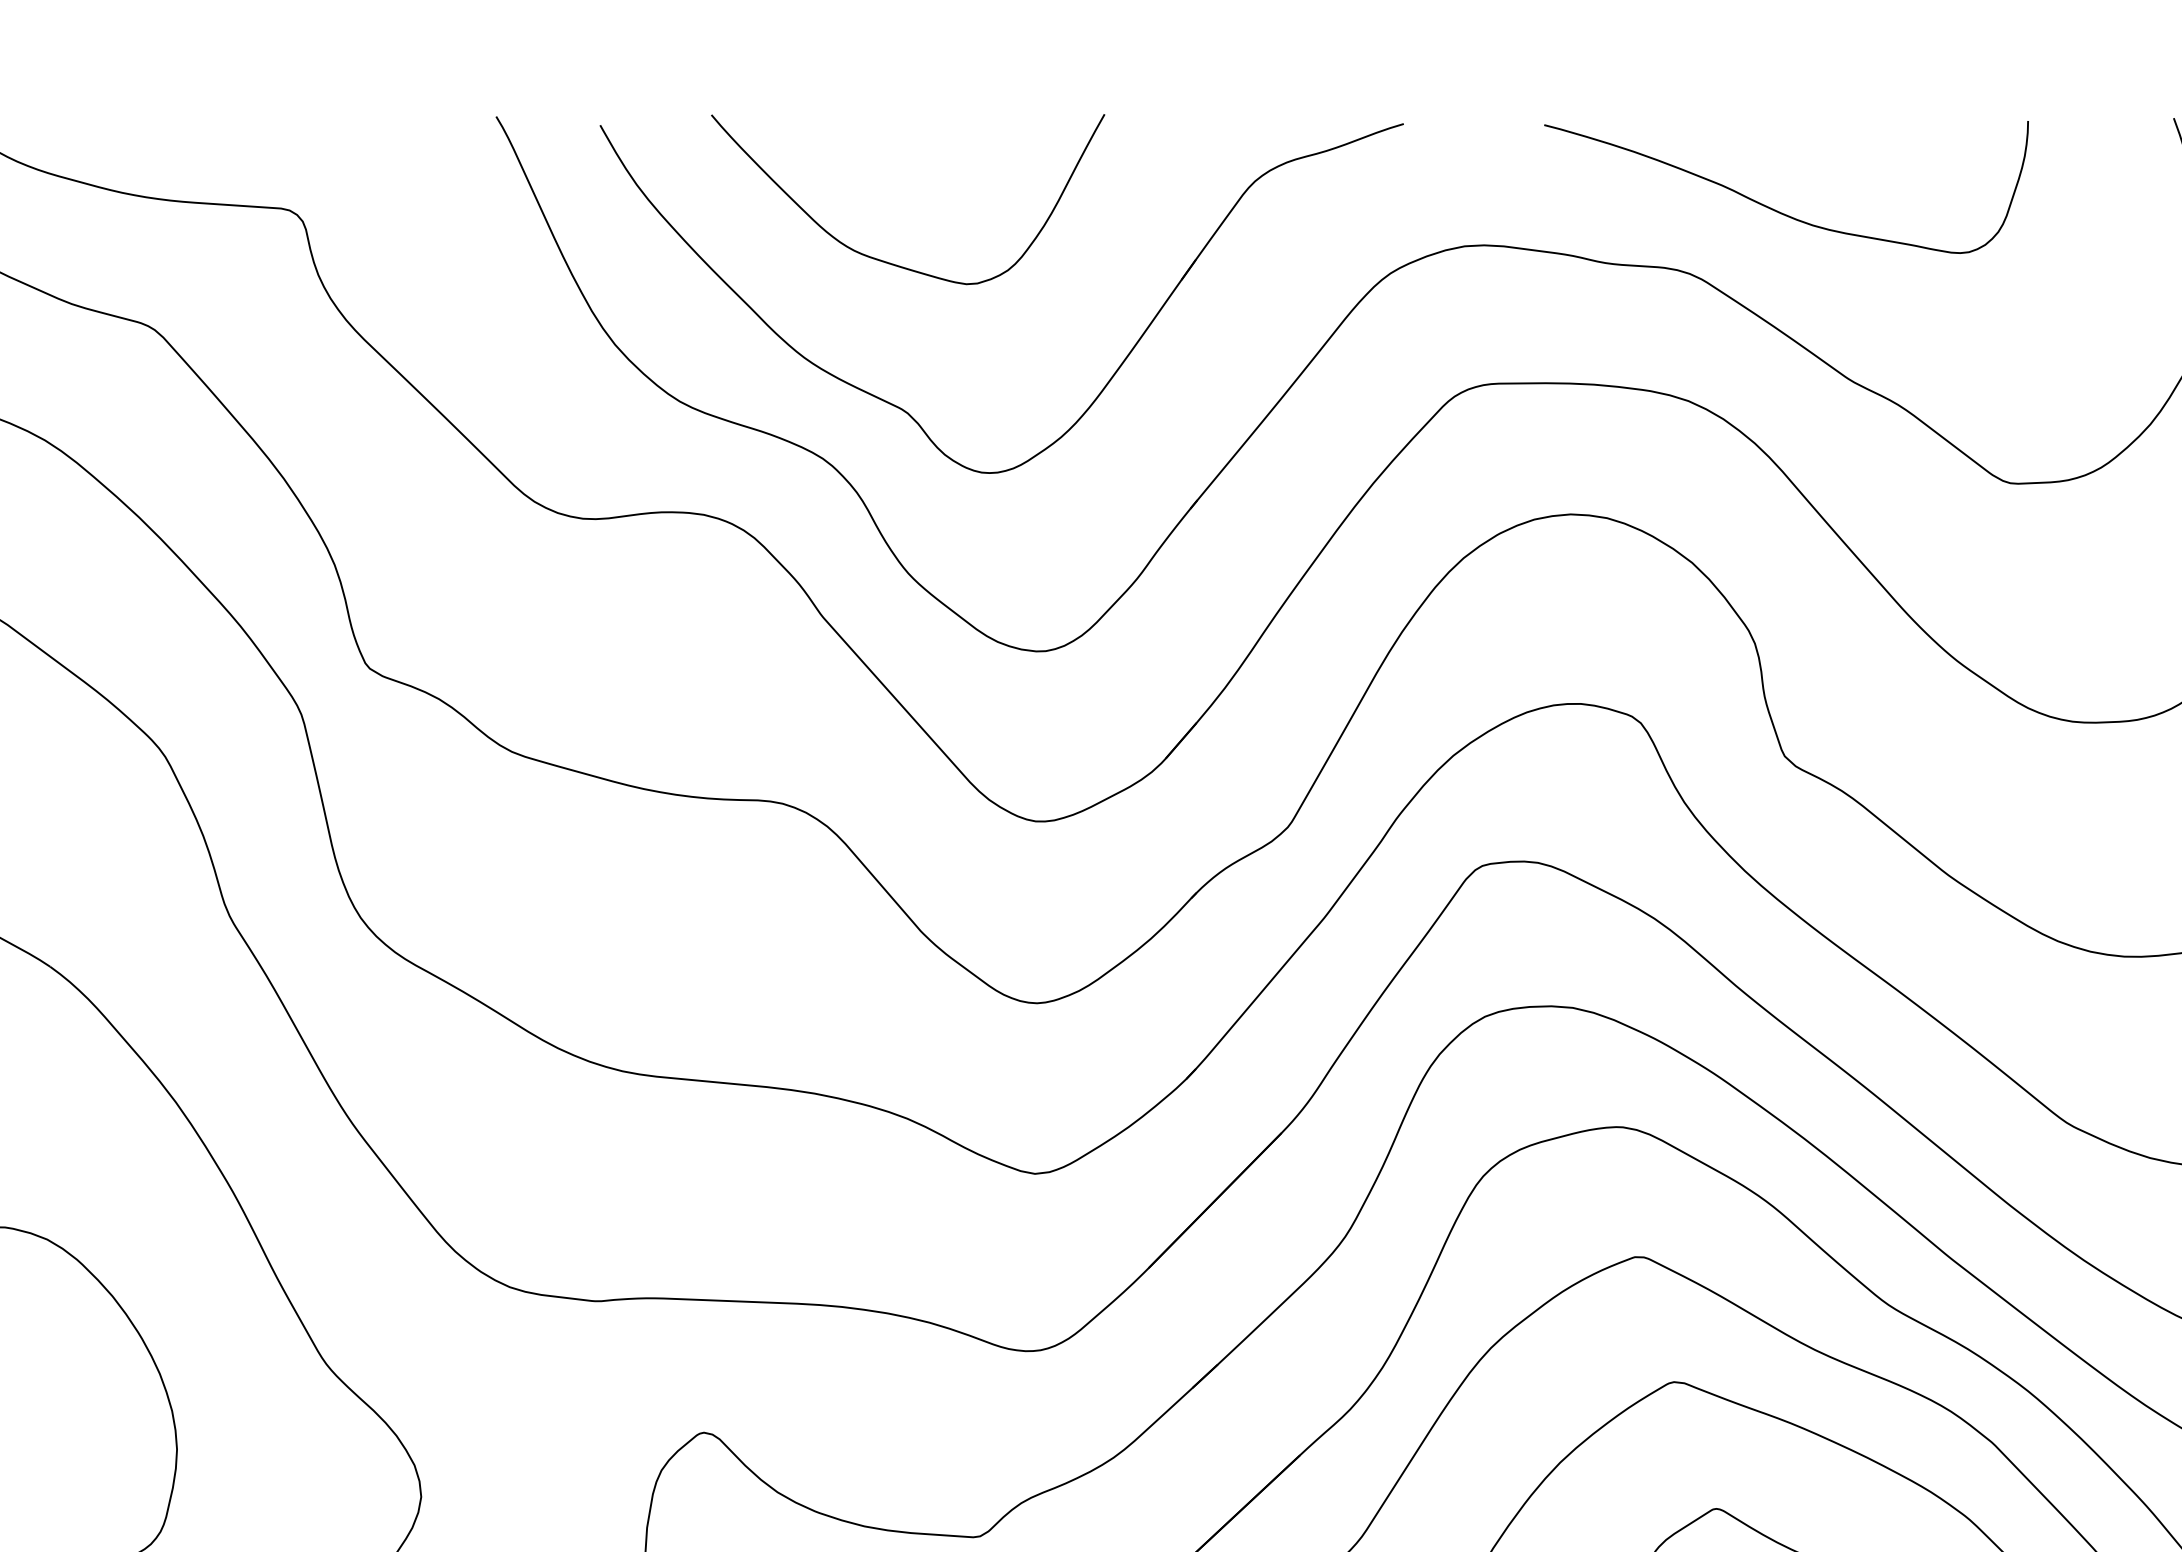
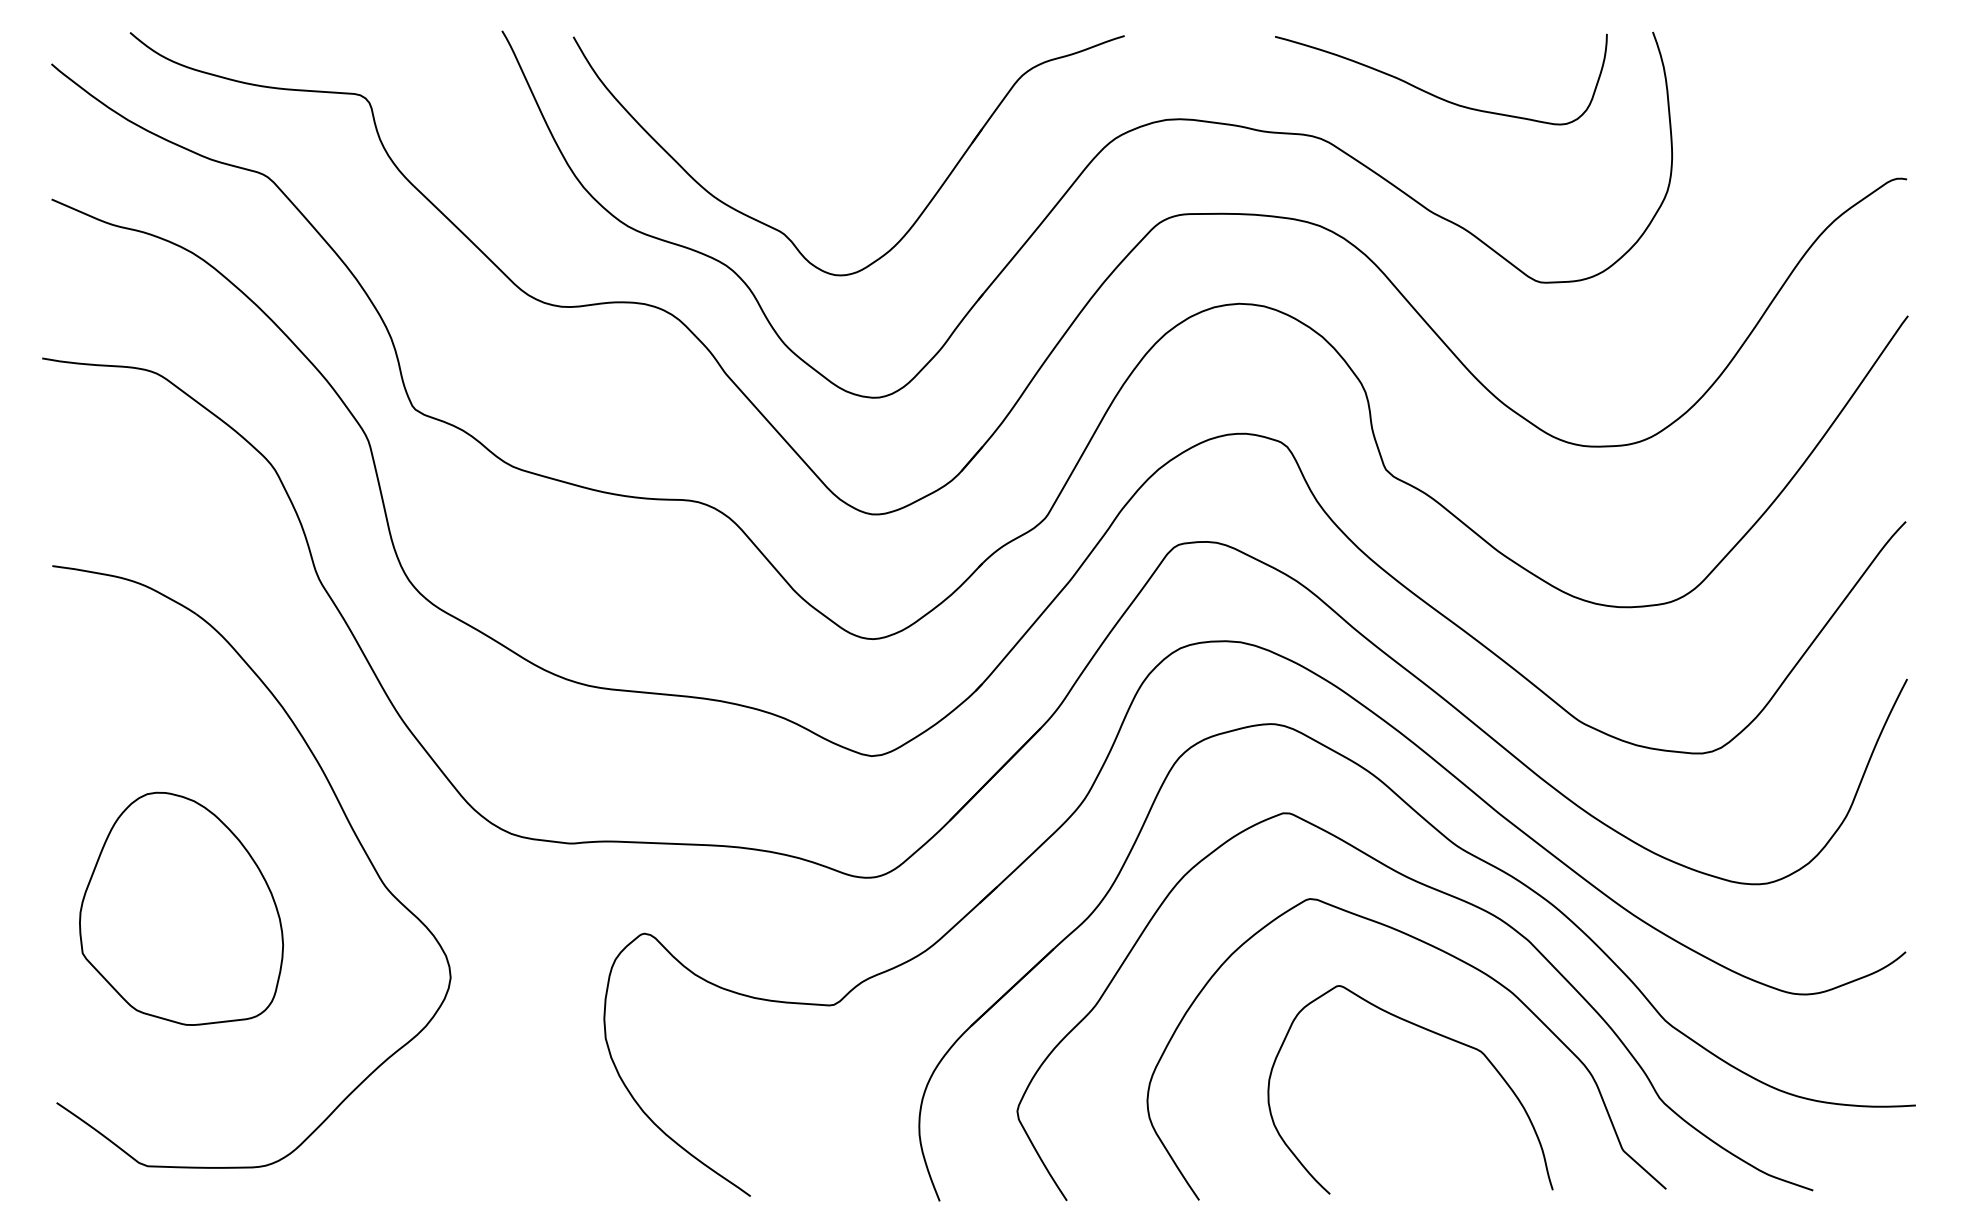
curve: (1776, 209) -> (1434, 94), moved
curve: (890, 261) -> (772, 130), removed

